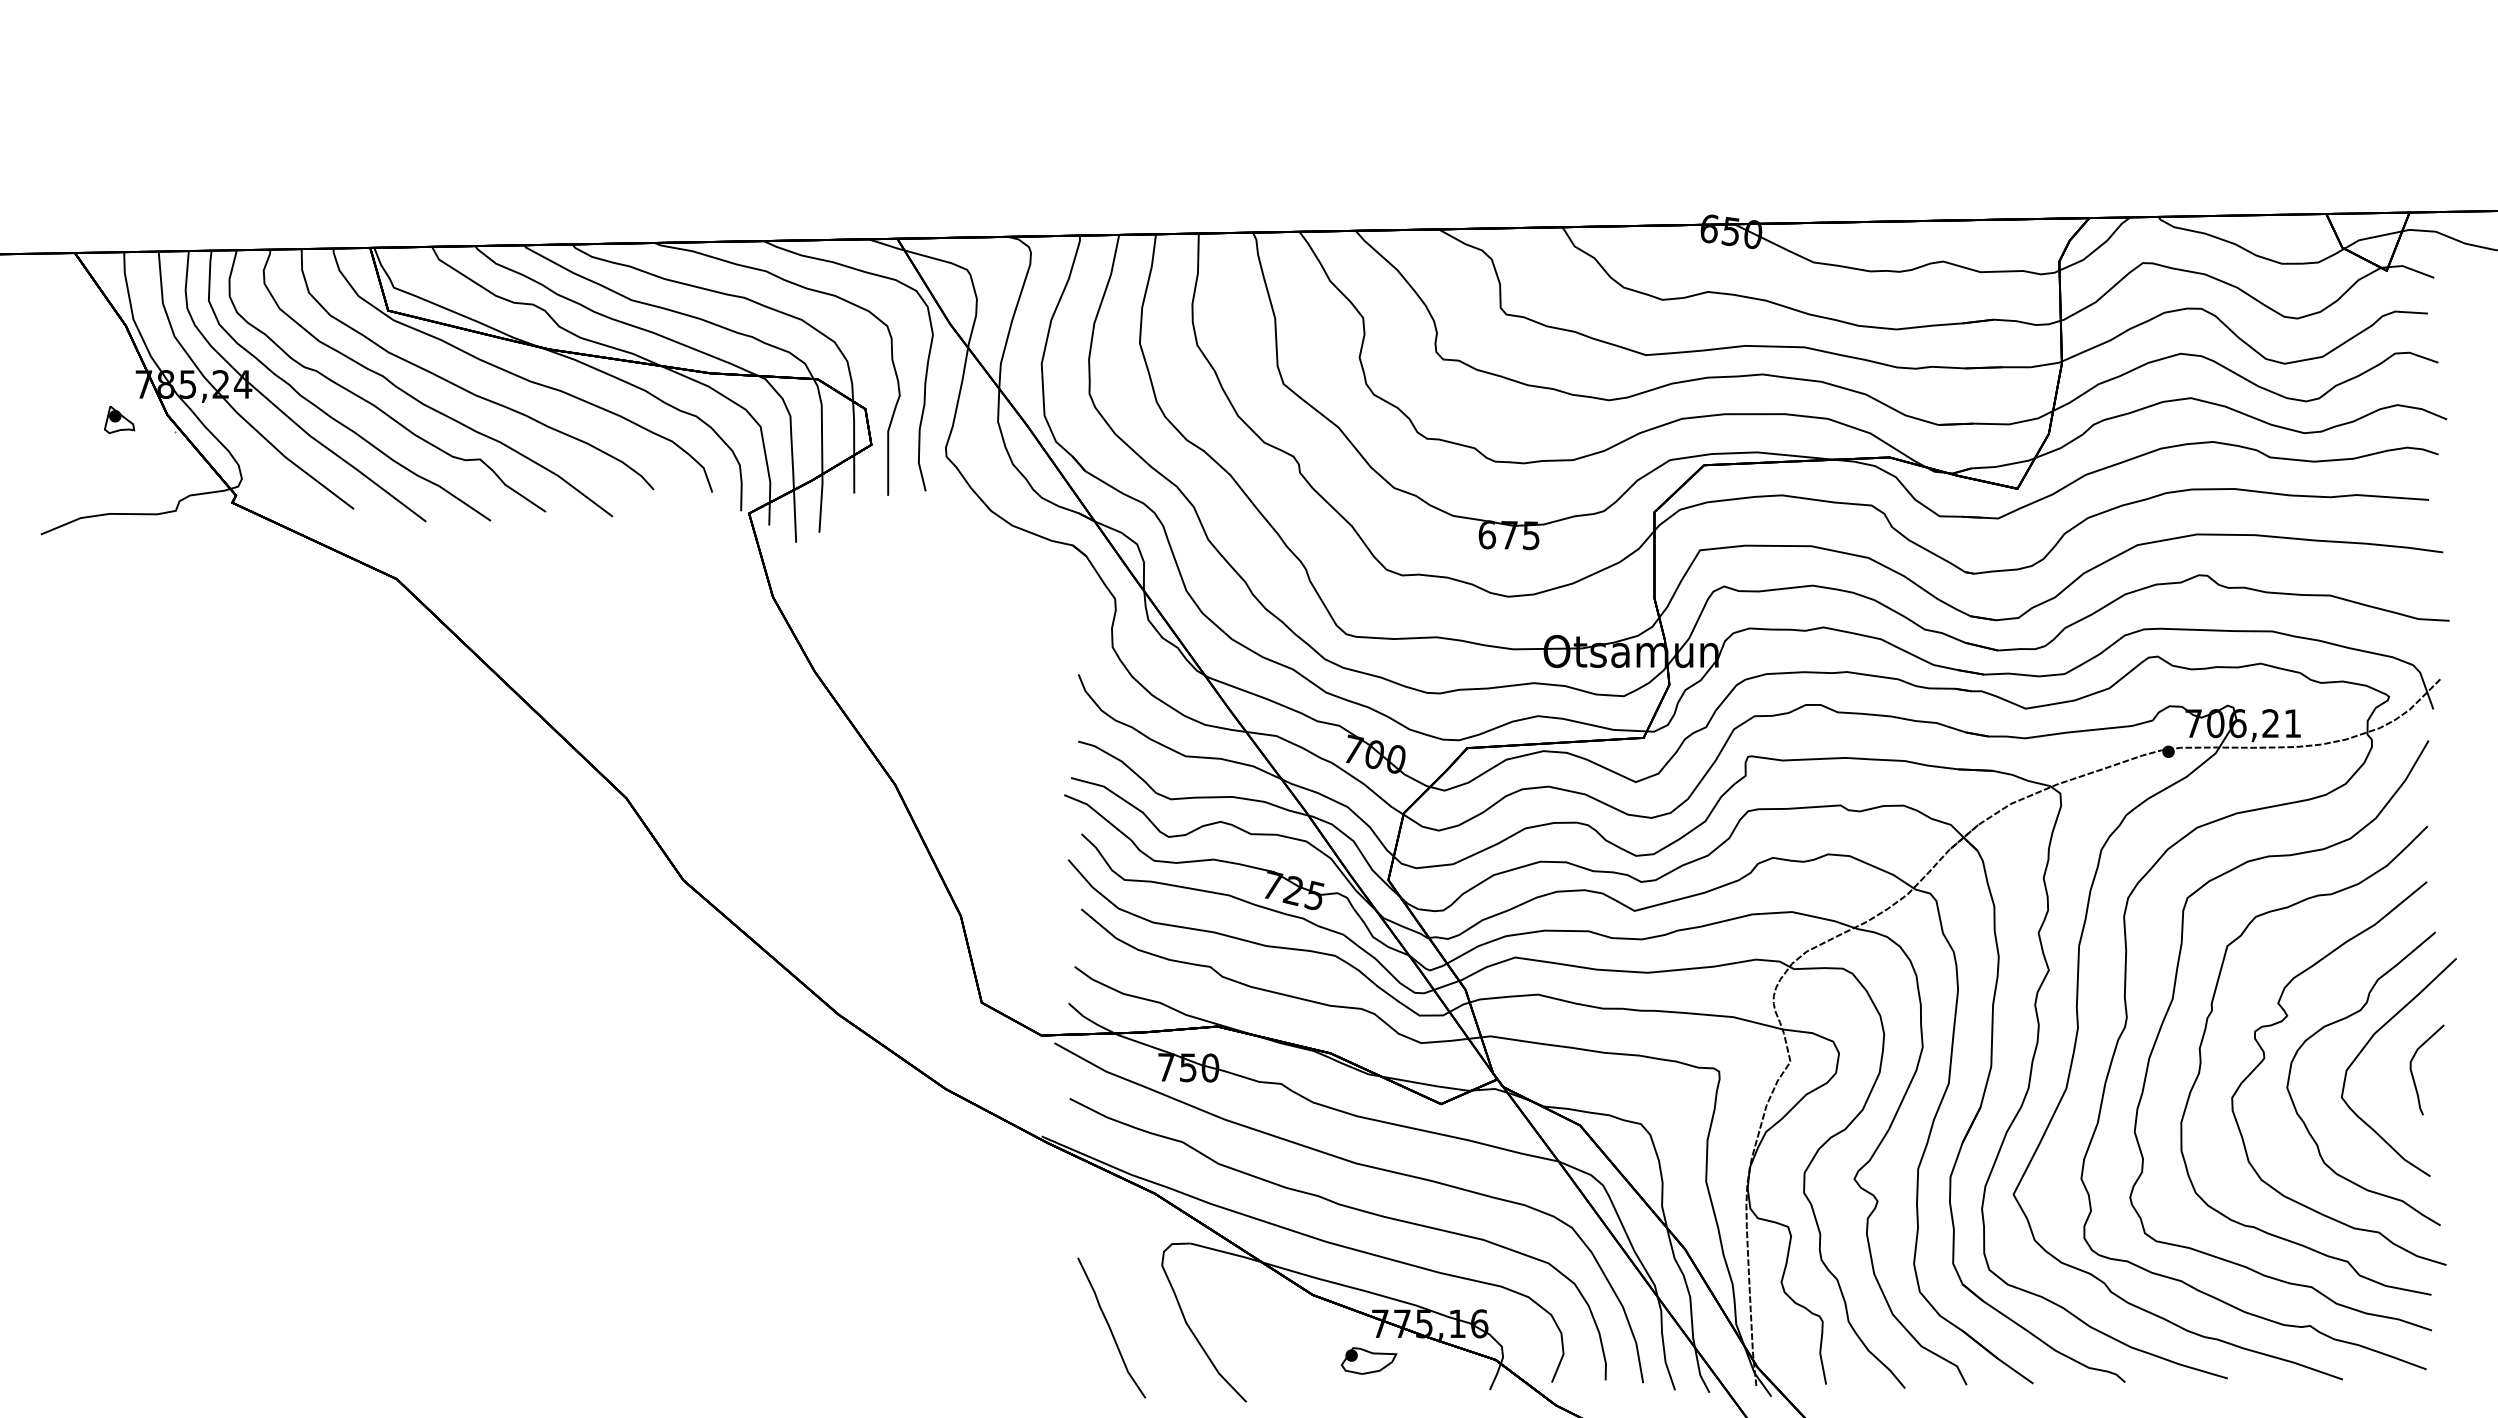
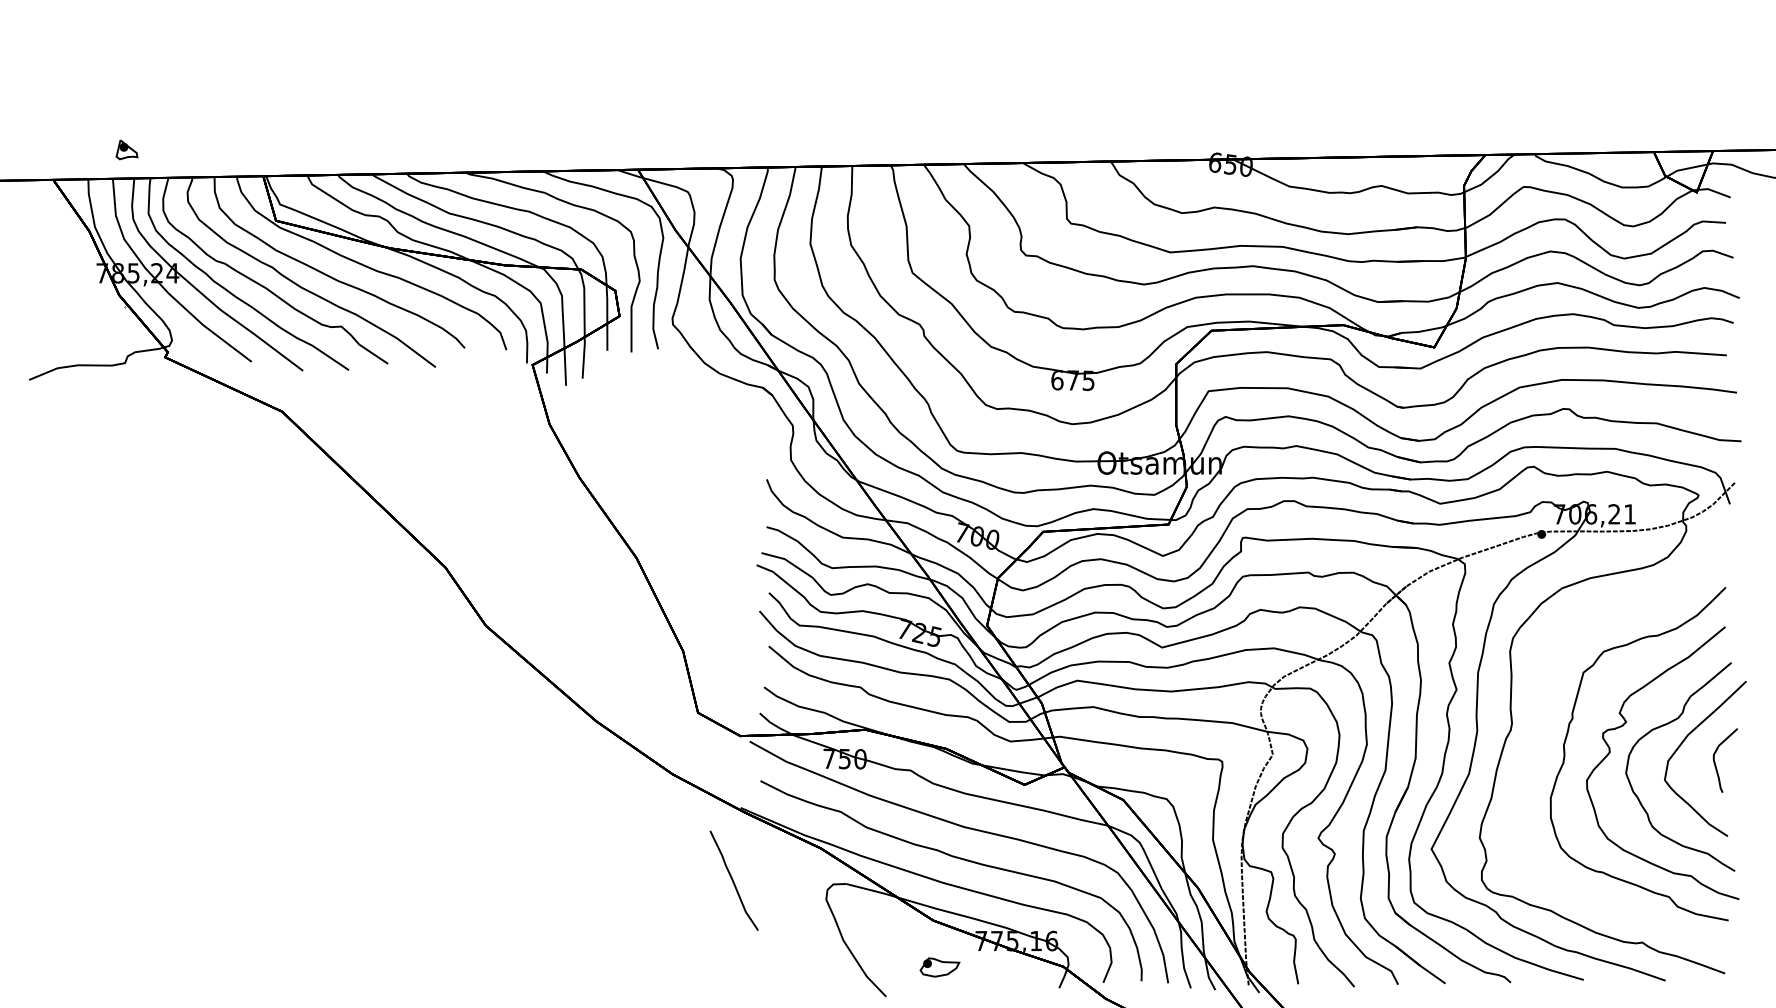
part: (119, 420) -> (126, 150), moved
curve: (2173, 1000) -> (1545, 711), removed
curve: (1110, 1327) -> (733, 880), moved
part: (1369, 1360) -> (940, 967), moved

